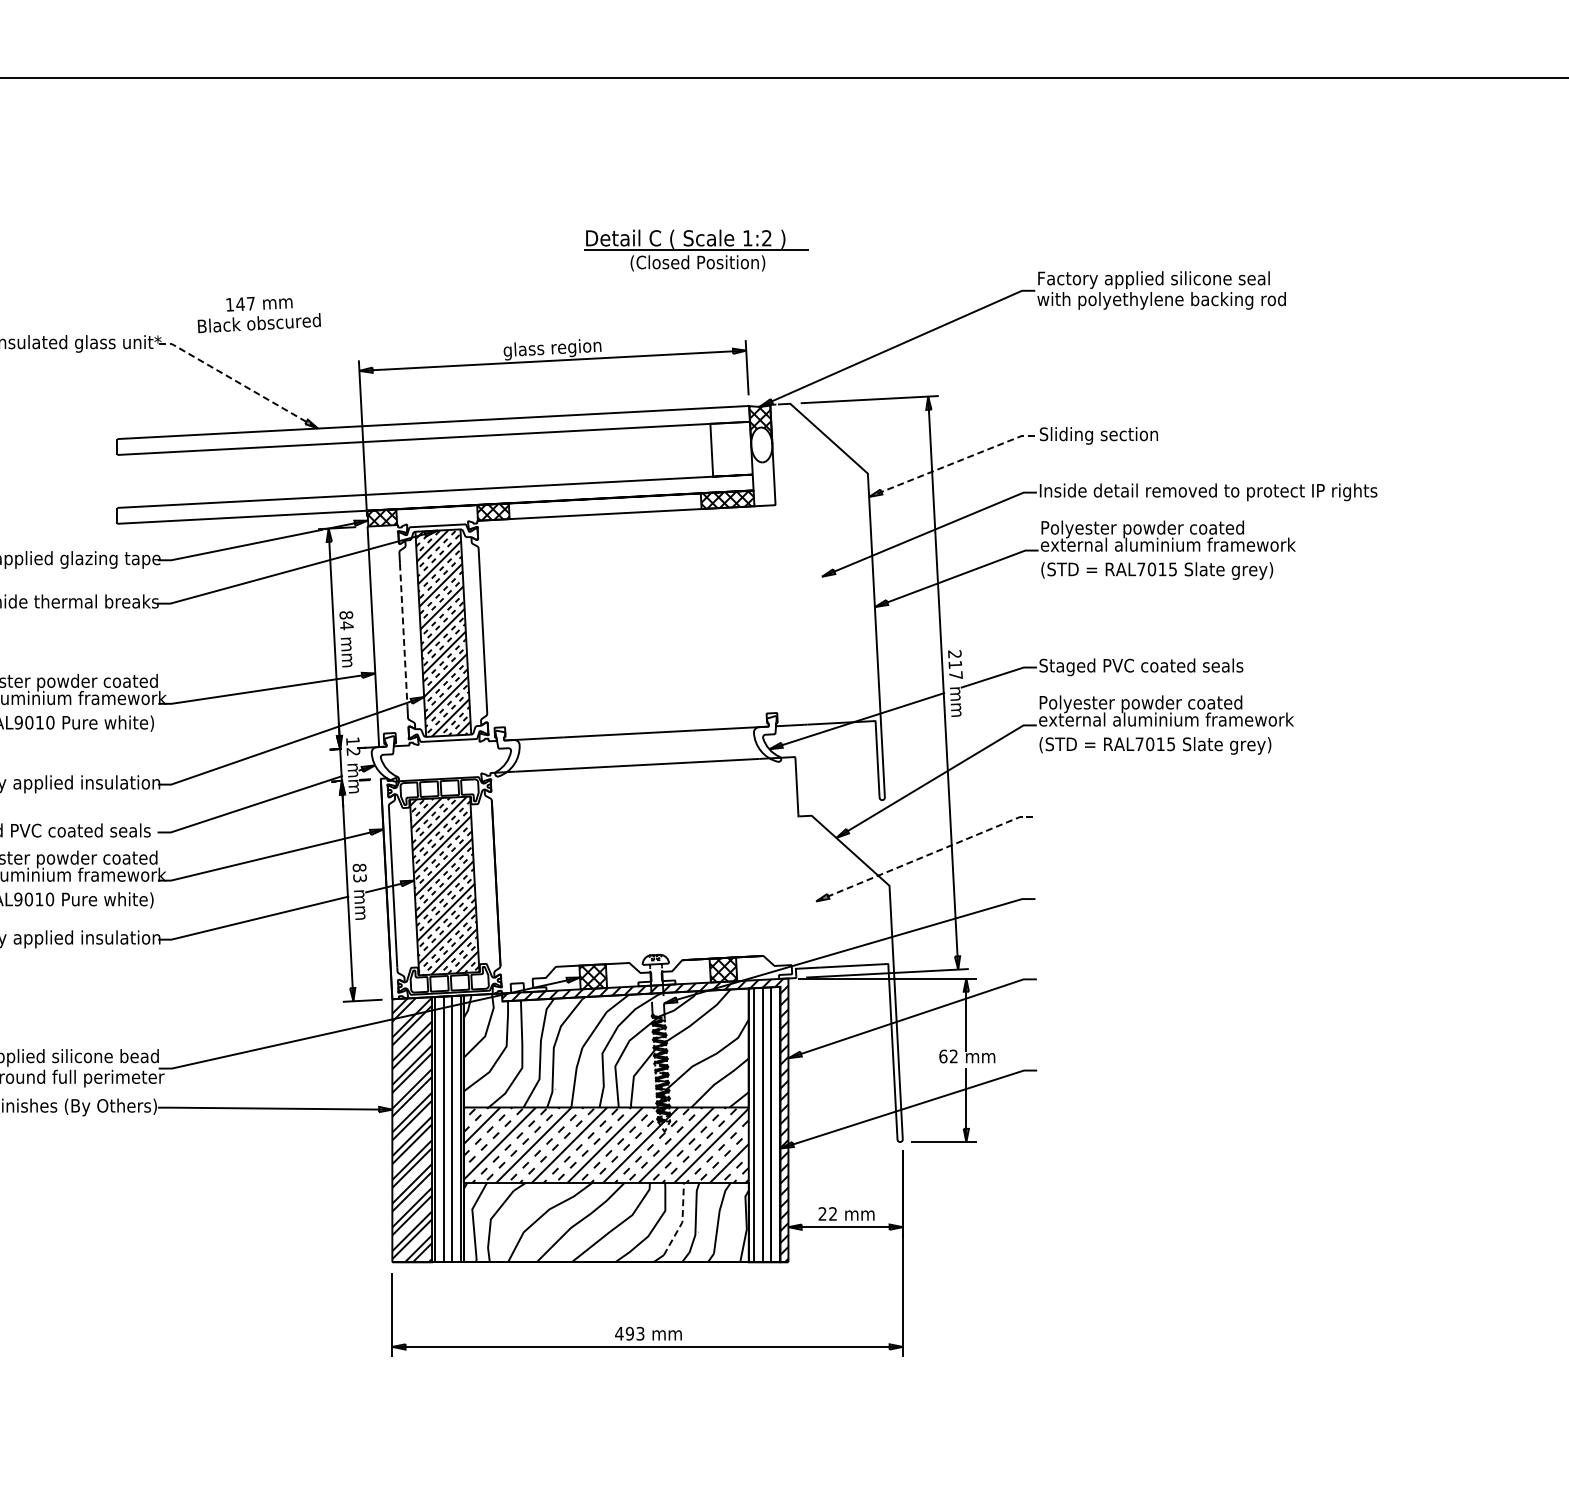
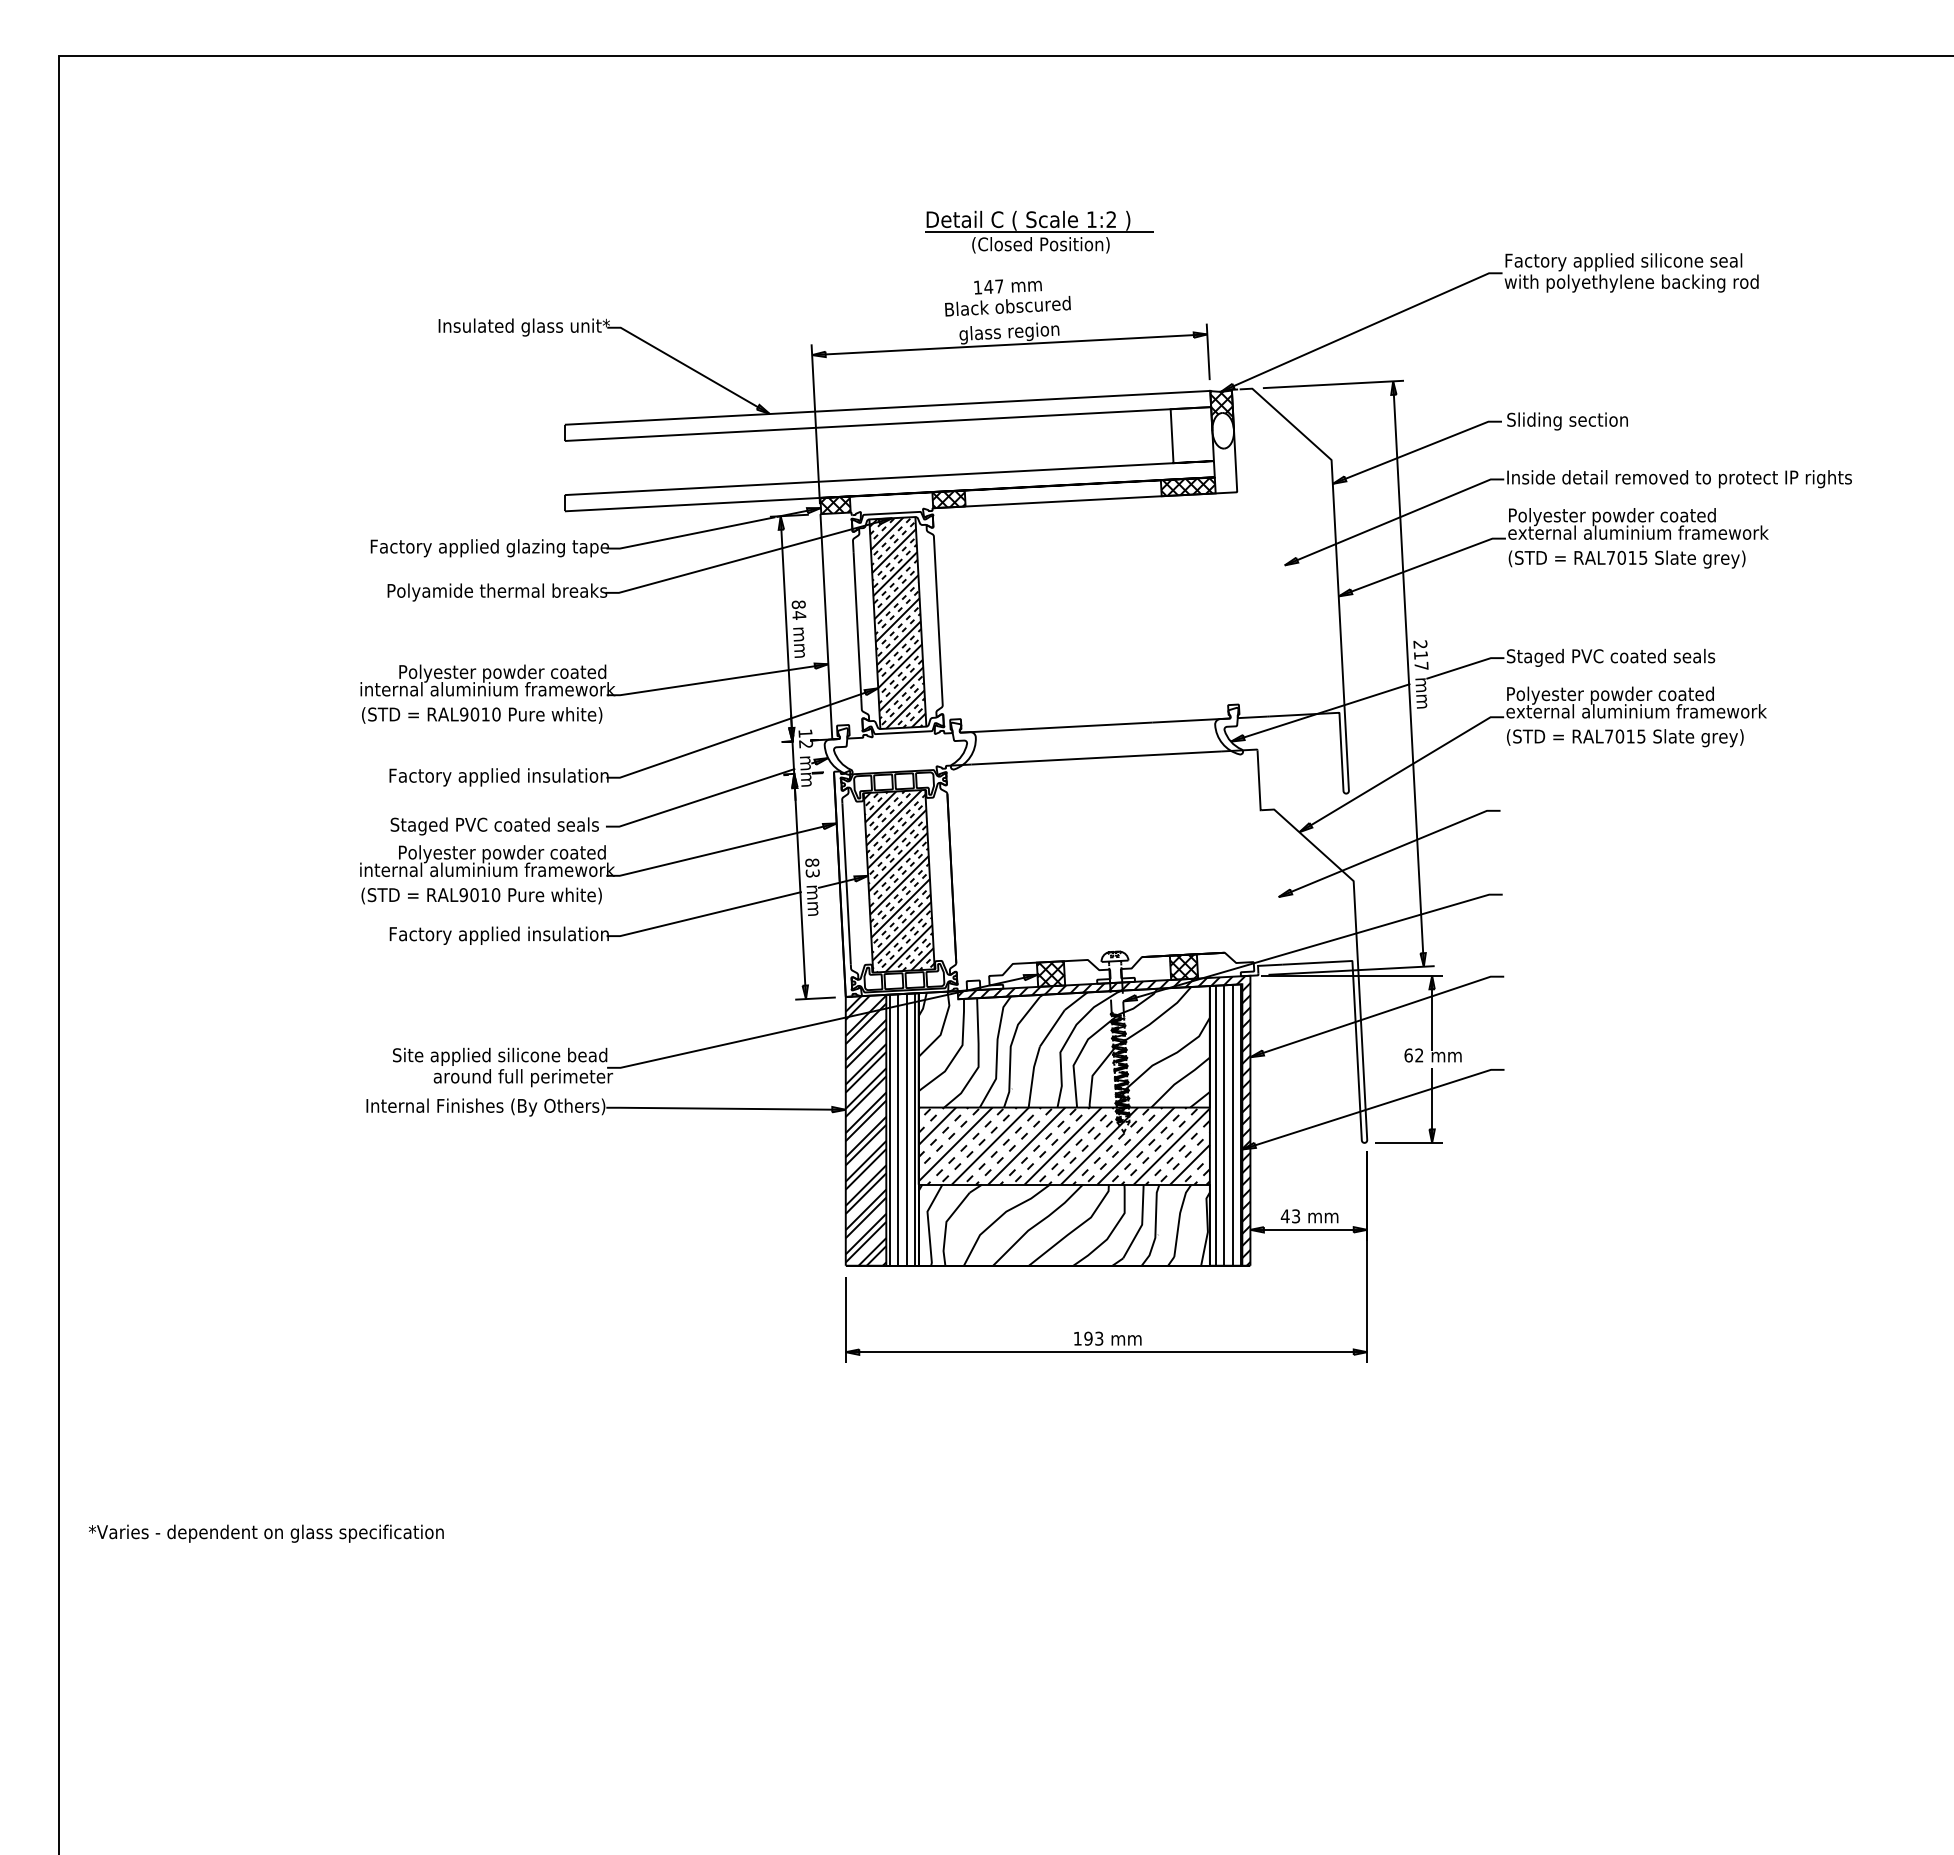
part: (696, 249) -> (1039, 231), moved
text: (258, 314) -> (1007, 297), moved
line: (239, 383) -> (689, 367), dashed -> solid
line: (951, 464) -> (1416, 450), dashed -> solid
line: (403, 635) -> (857, 625), dashed -> solid
line: (924, 856) -> (1389, 851), dashed -> solid
text: (827, 1214) -> (1290, 1216), 22 -> 43
line: (682, 1220) -> (1142, 1223), dashed -> solid
text: (619, 1333) -> (1077, 1338), 493 -> 193

